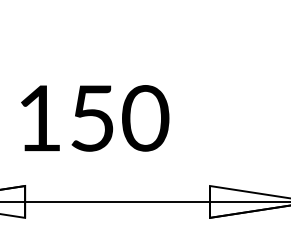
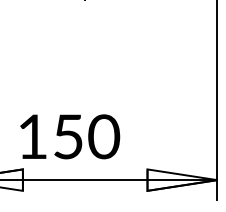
text: (95, 117) -> (70, 136), moved

